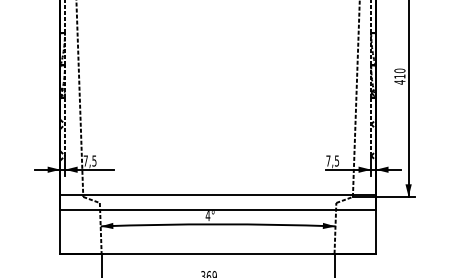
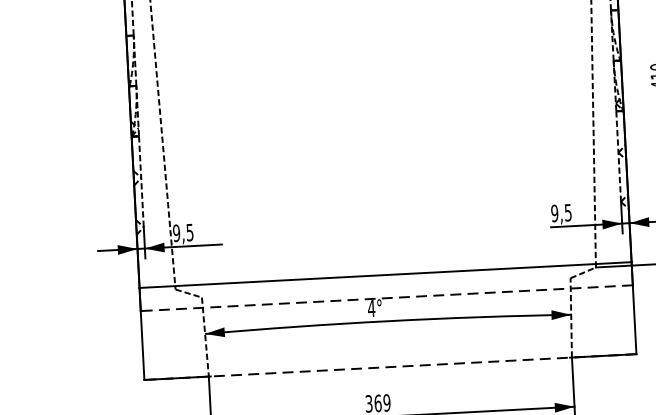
text: (85, 160) -> (176, 232), 7,5 -> 9,5
text: (328, 160) -> (554, 212), 7,5 -> 9,5
line: (218, 209) -> (387, 298), solid -> dashed
line: (218, 253) -> (391, 366), solid -> dashed

